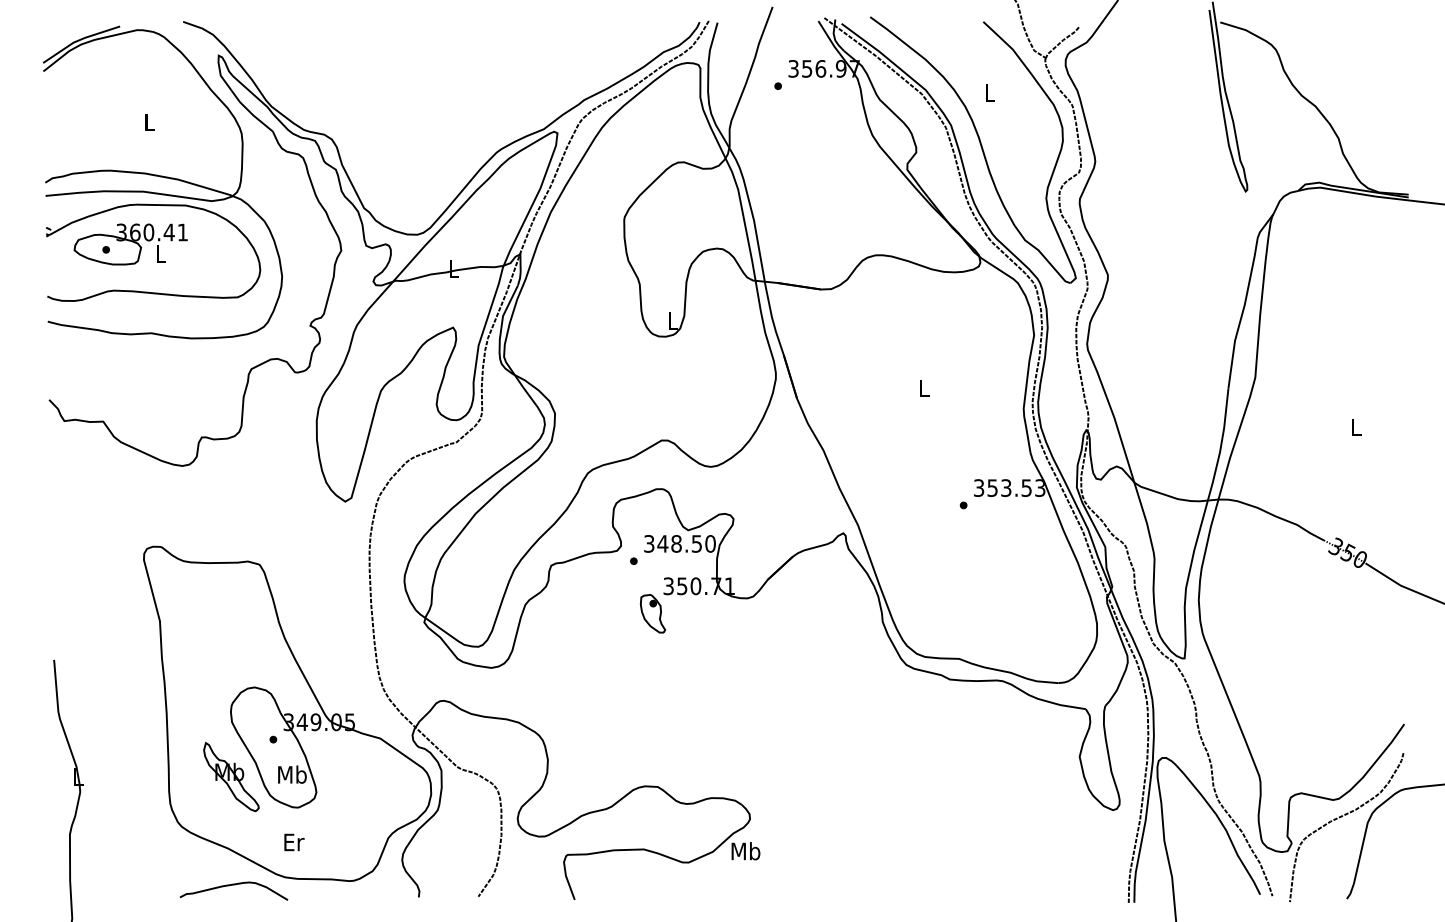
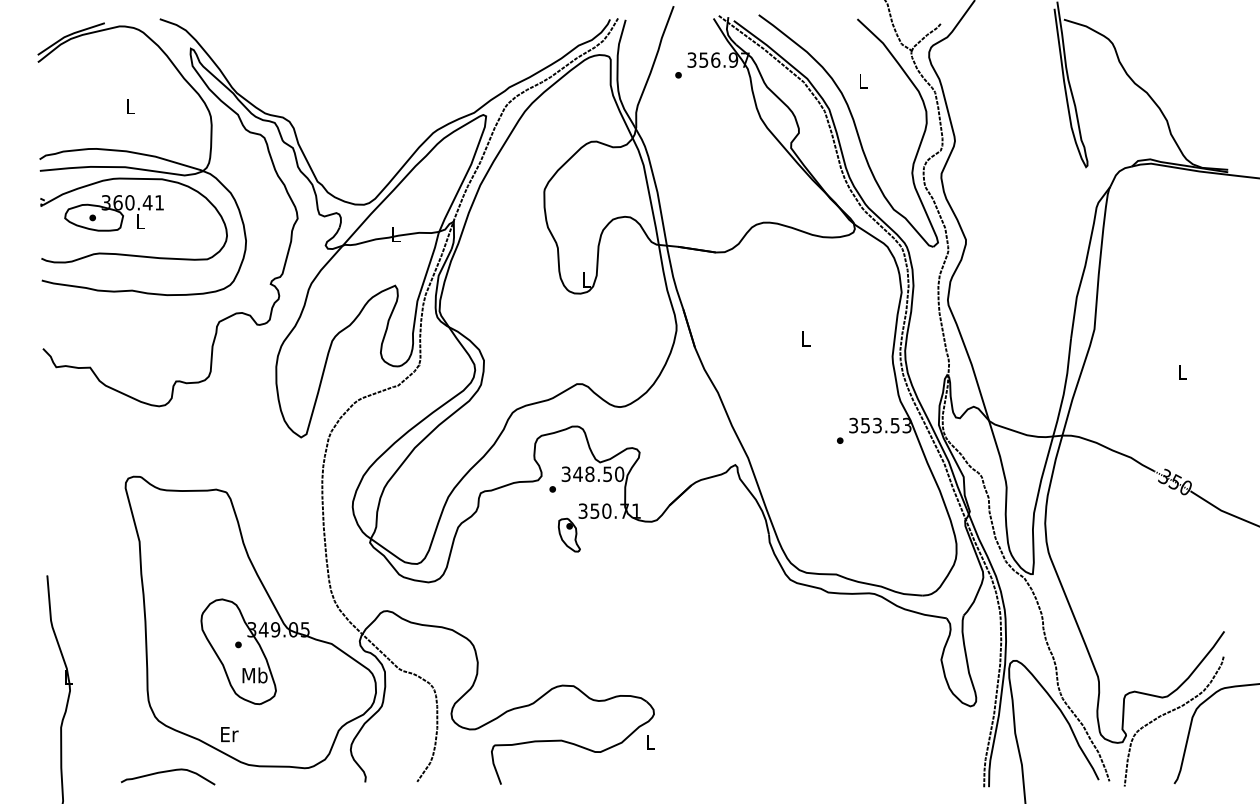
part: (230, 777) -> (201, 677), removed
text: (294, 842) -> (229, 734), moved
text: (746, 851) -> (650, 742), Mb -> L
curve: (233, 886) -> (167, 772), moved

